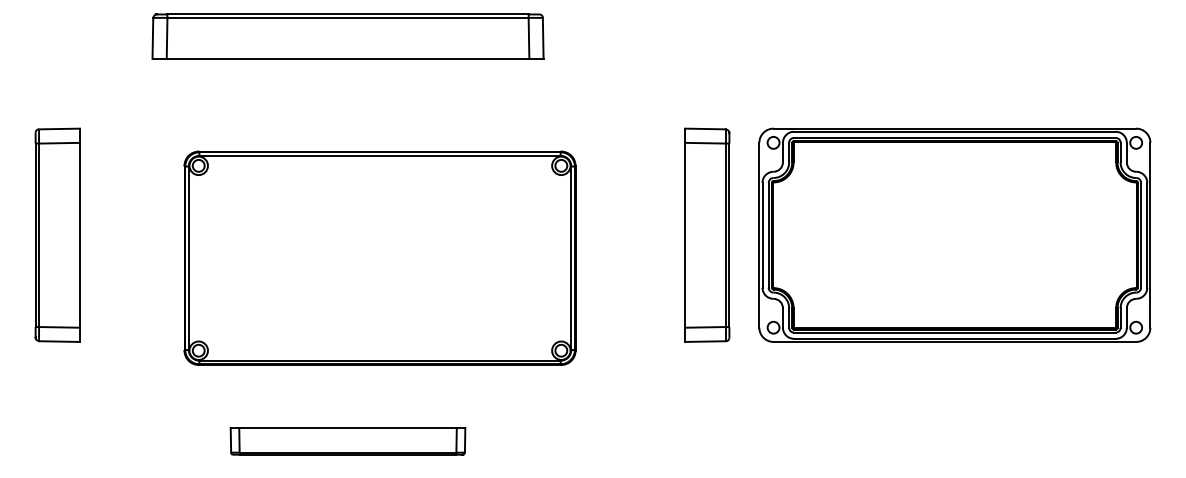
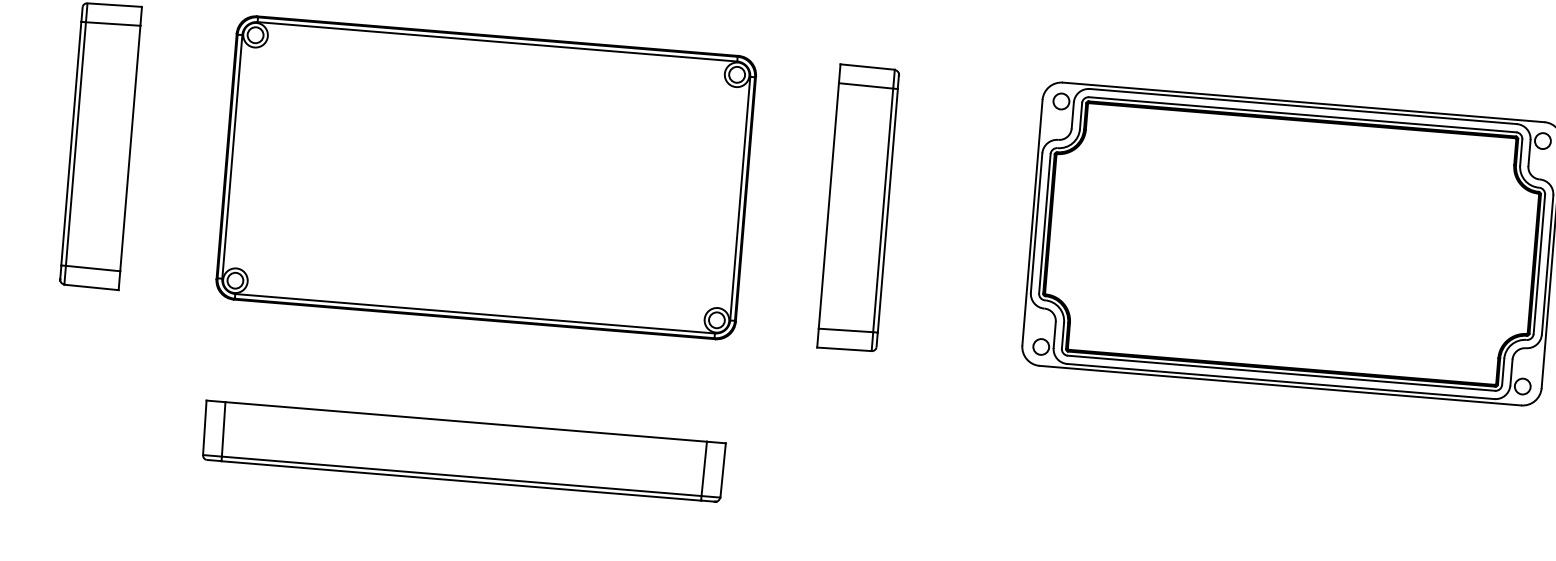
part: (707, 234) -> (858, 207), moved
part: (379, 257) -> (485, 176), moved
part: (347, 441) -> (463, 451), size x1.67

